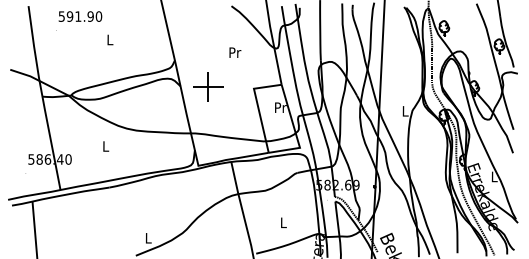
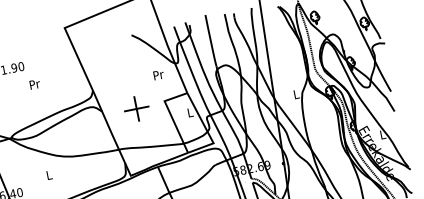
text: (110, 39) -> (34, 84), L -> Pr
text: (235, 52) -> (158, 74), moved
part: (208, 86) -> (136, 108), moved
text: (280, 107) -> (190, 112), Pr -> L

